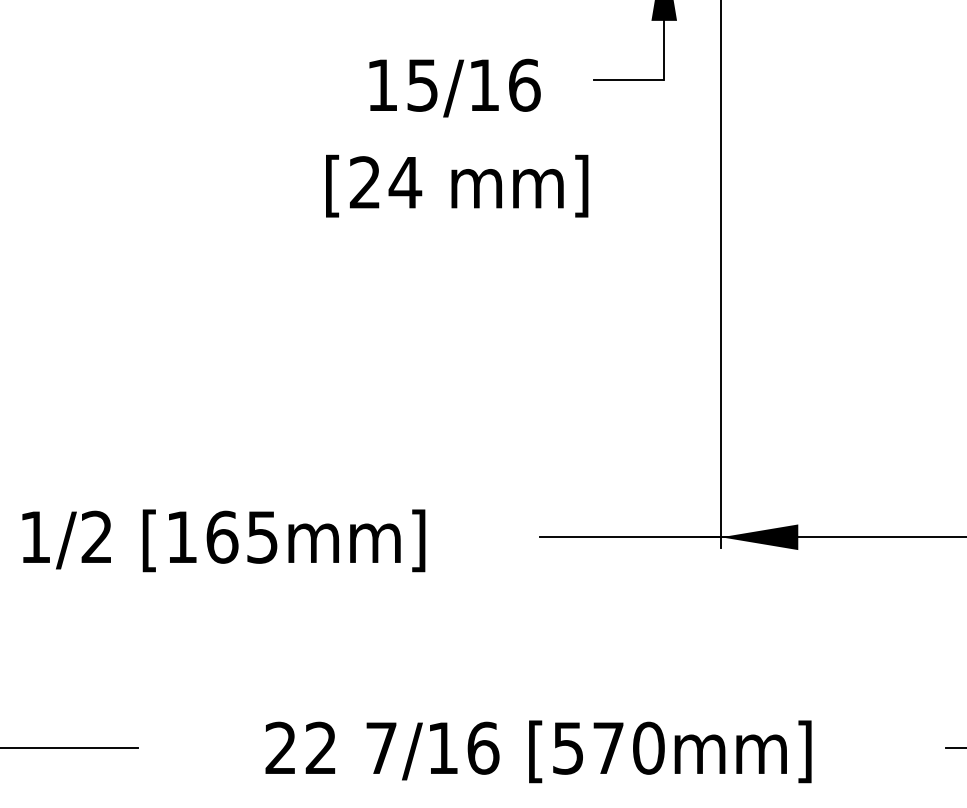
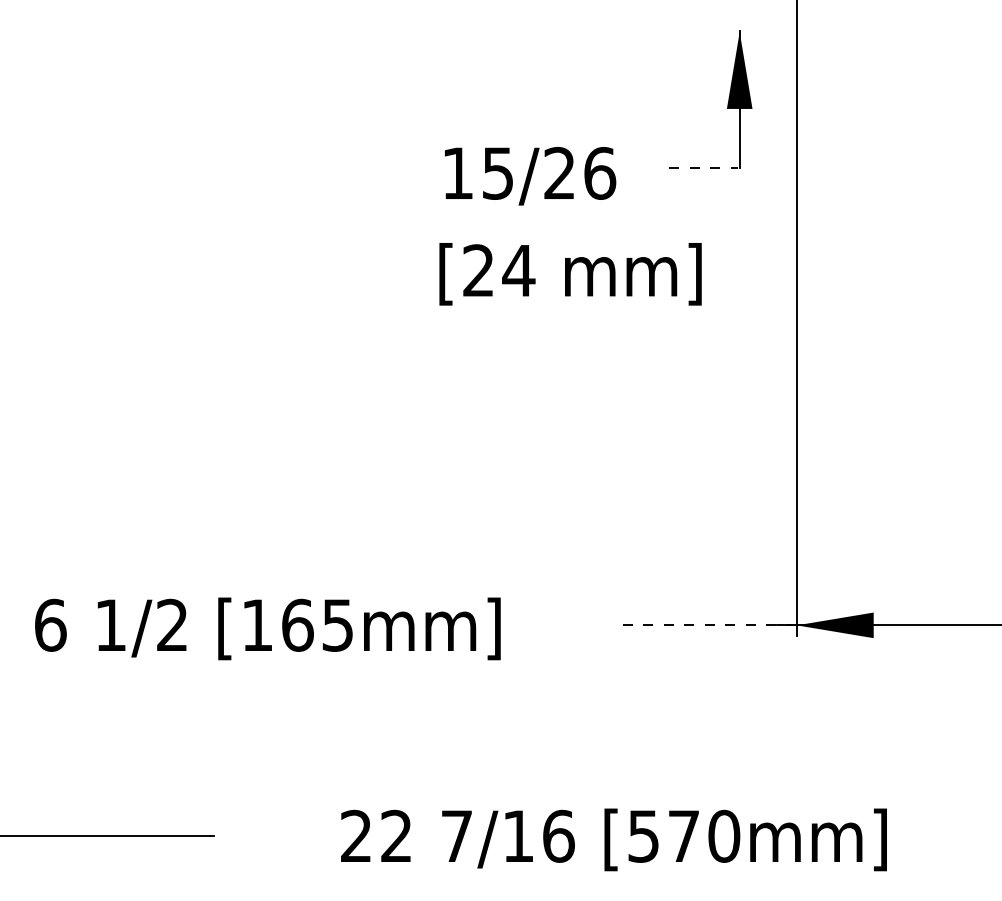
line: (629, 79) -> (704, 167), solid -> dashed
text: (484, 84) -> (559, 172), 15/16 -> 15/26
text: (457, 186) -> (570, 274), moved
line: (631, 537) -> (706, 625), solid -> dashed

